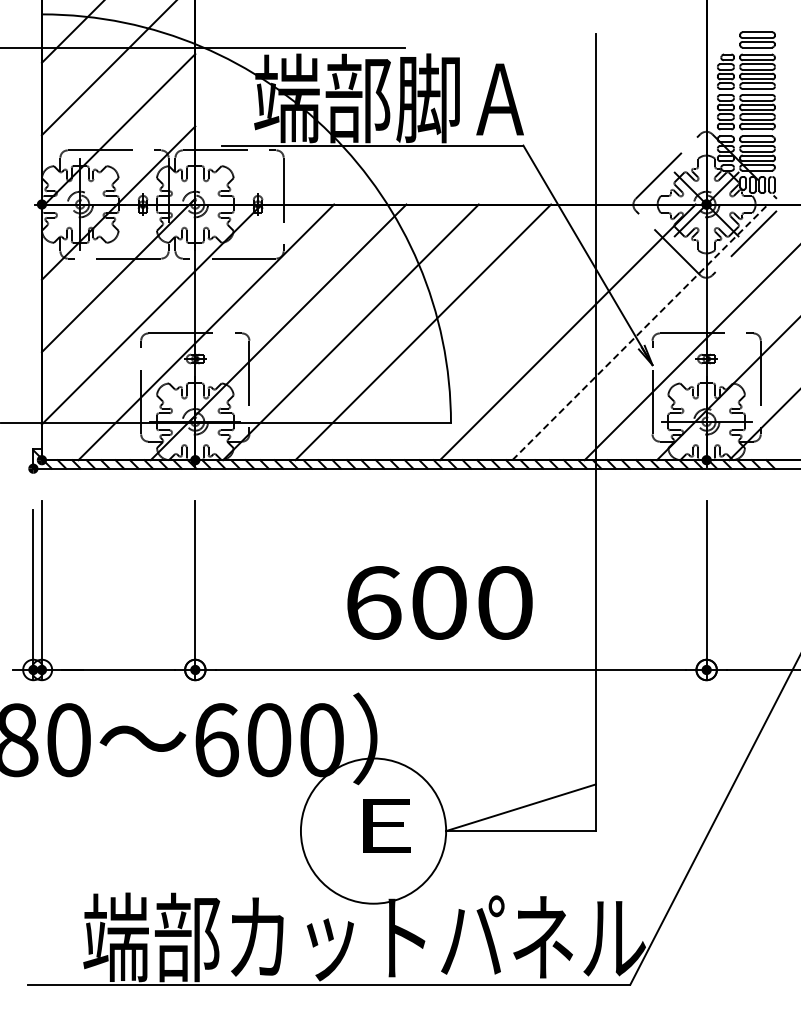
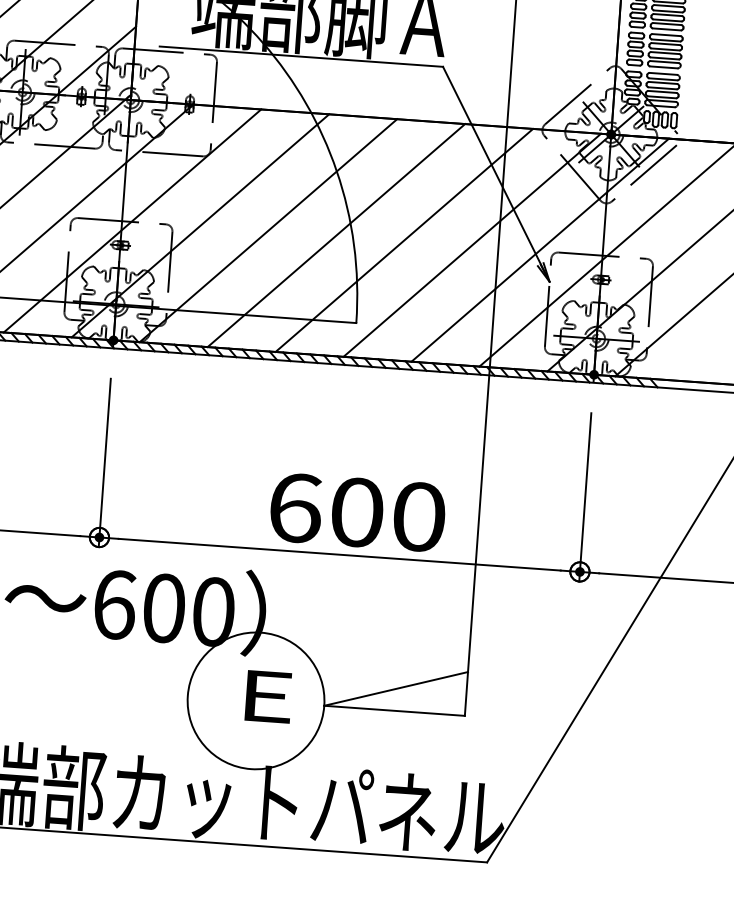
line: (495, 332) -> (404, 240), added
line: (640, 332) -> (540, 250), dashed -> solid
text: (439, 602) -> (357, 512), moved

